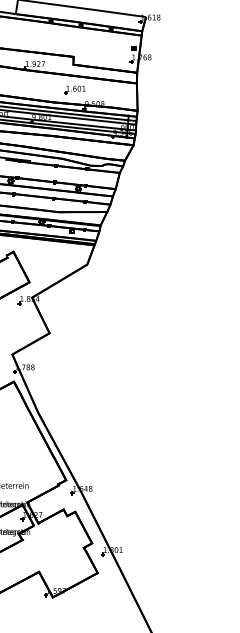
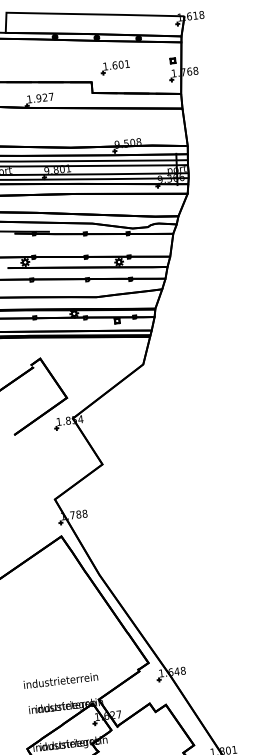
part: (74, 89) -> (114, 66), moved

